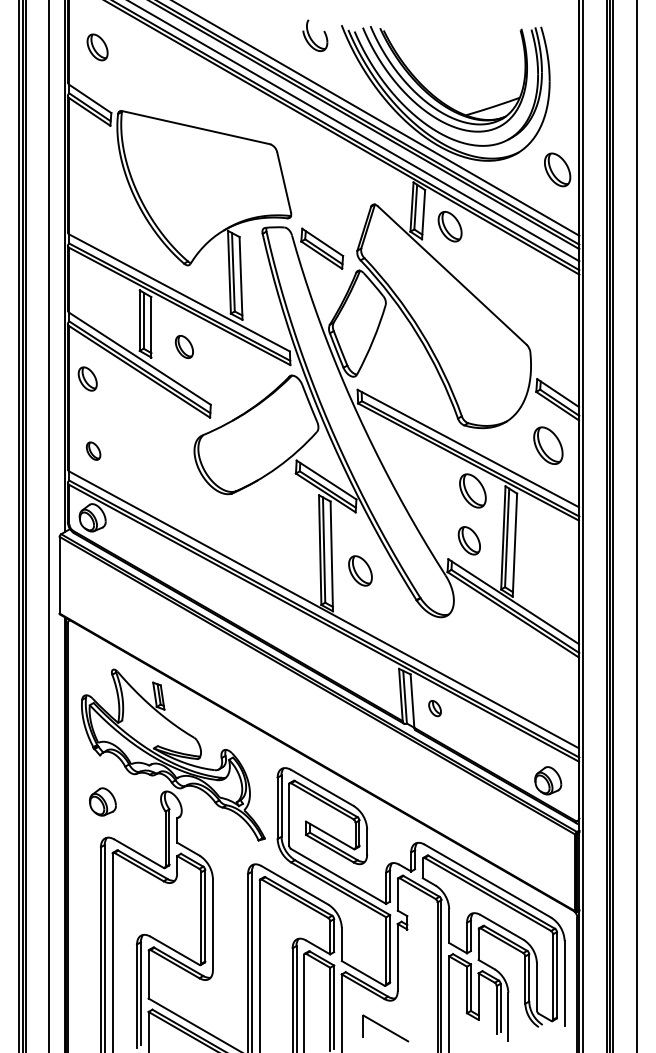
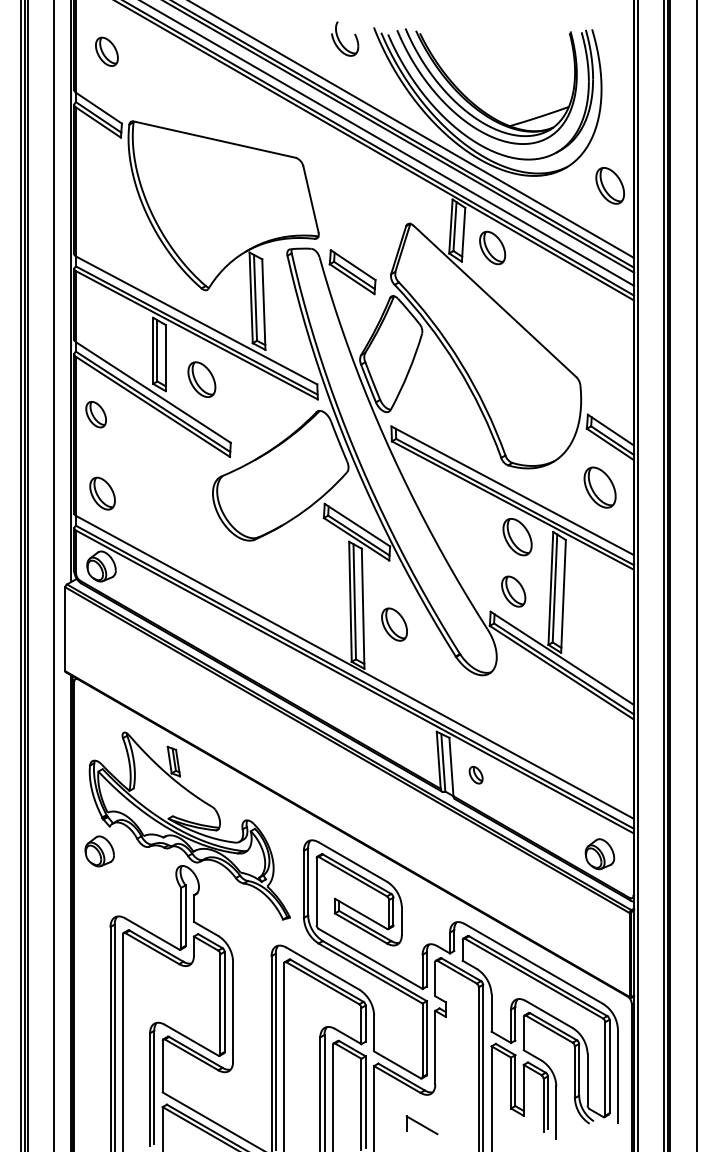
part: (184, 346) -> (201, 379), size x1.43
part: (93, 451) -> (102, 493), size x1.67
part: (102, 802) -> (99, 851), moved
part: (385, 1028) -> (421, 1125), size x0.62

